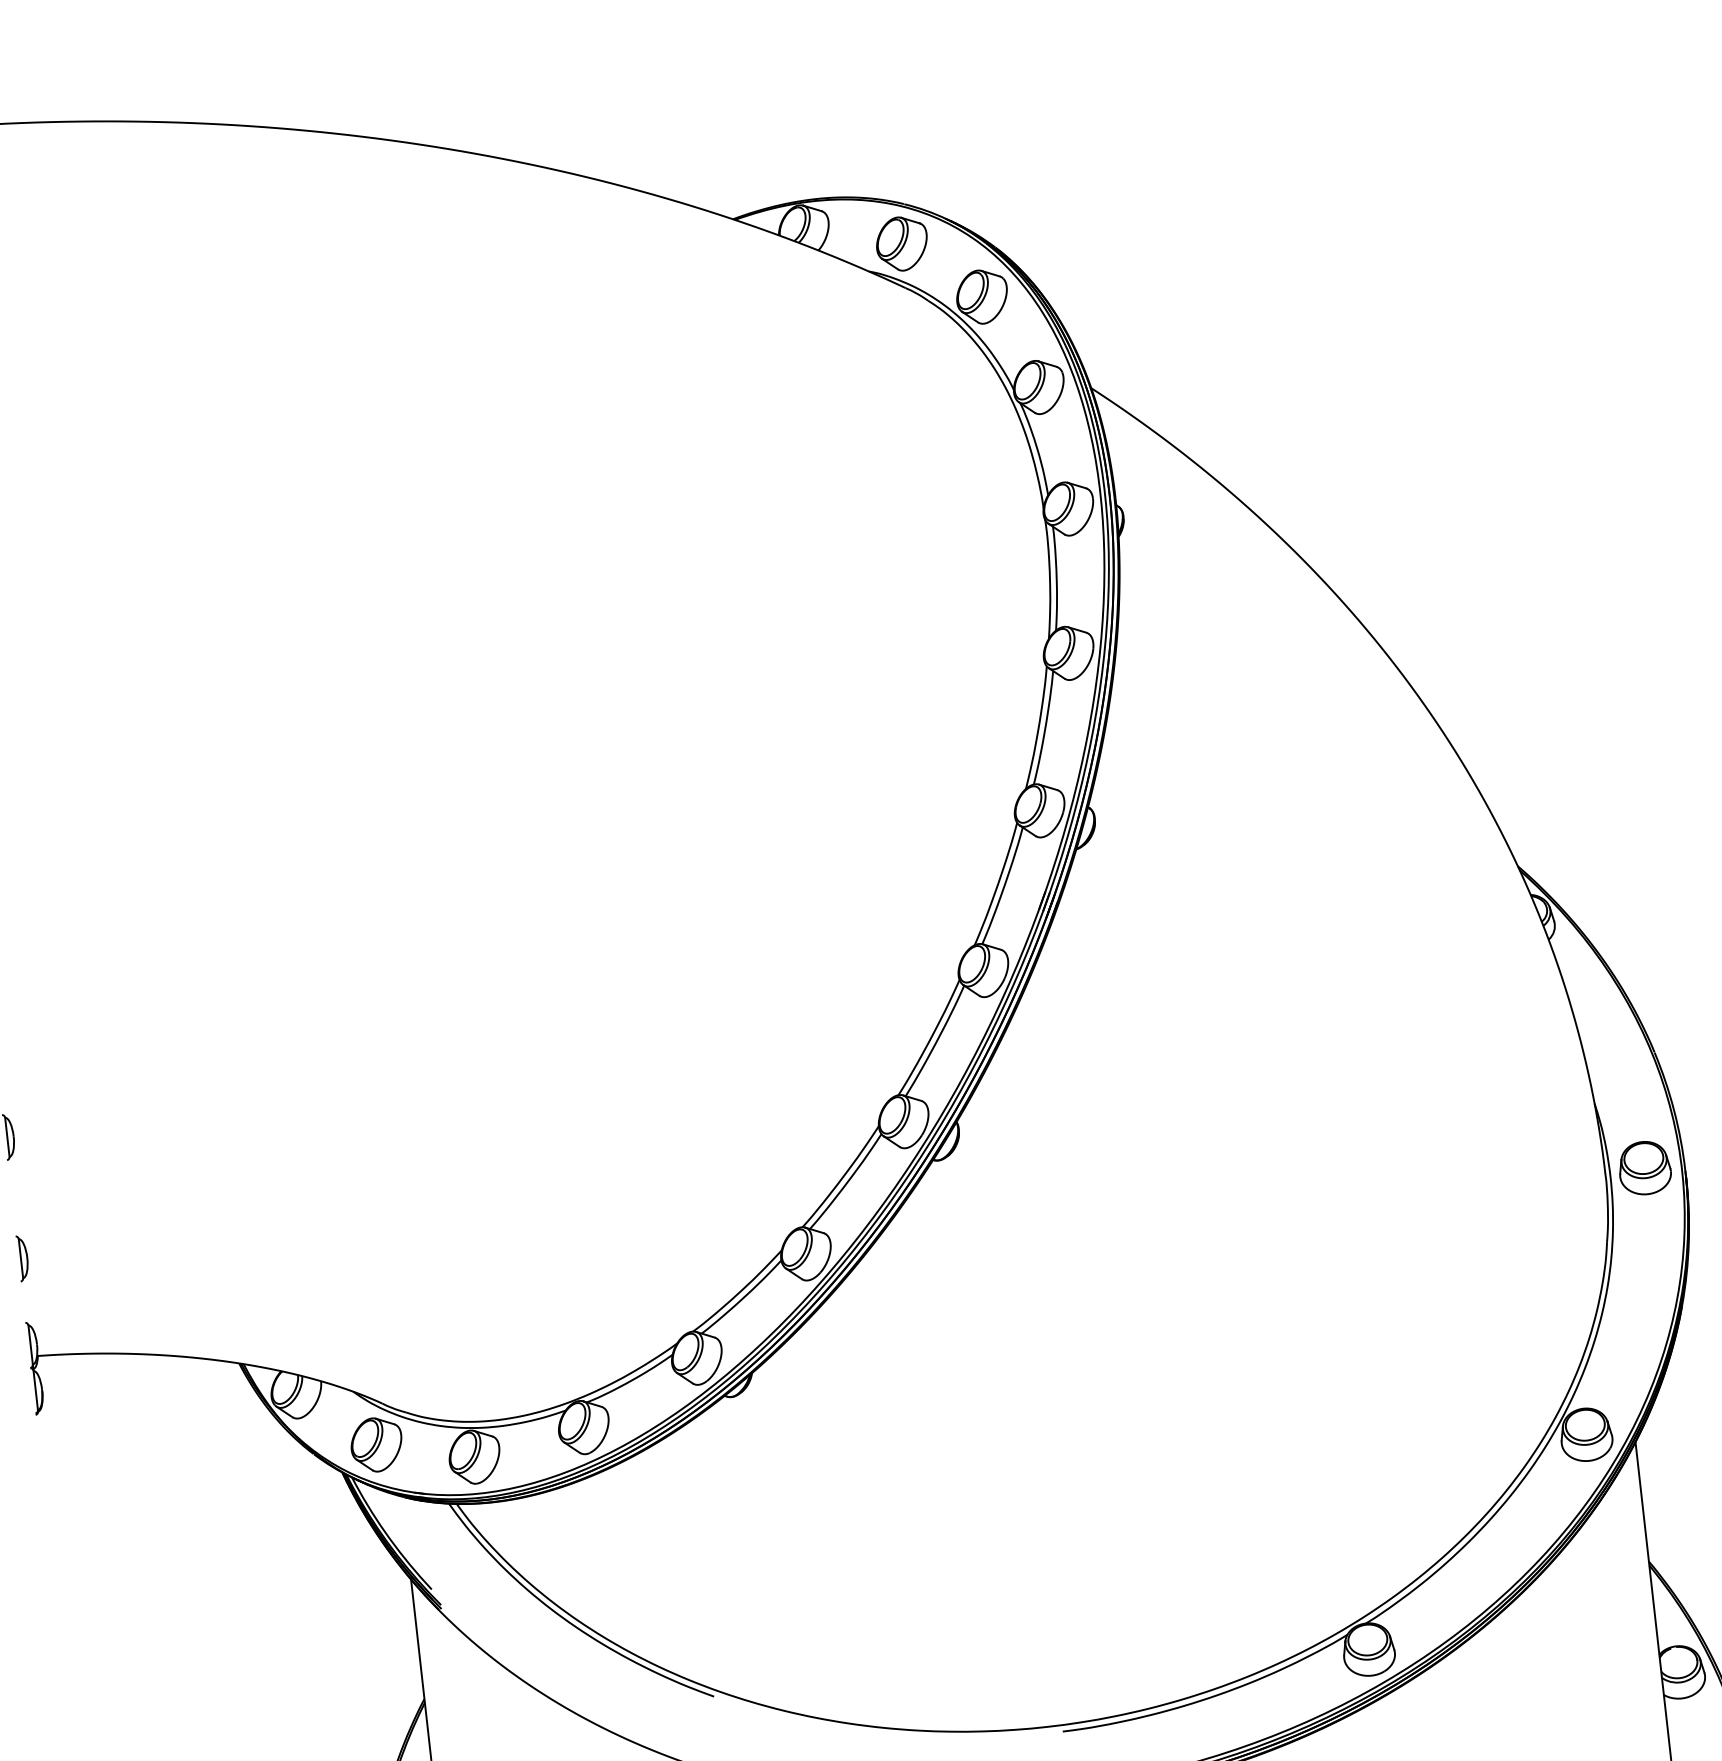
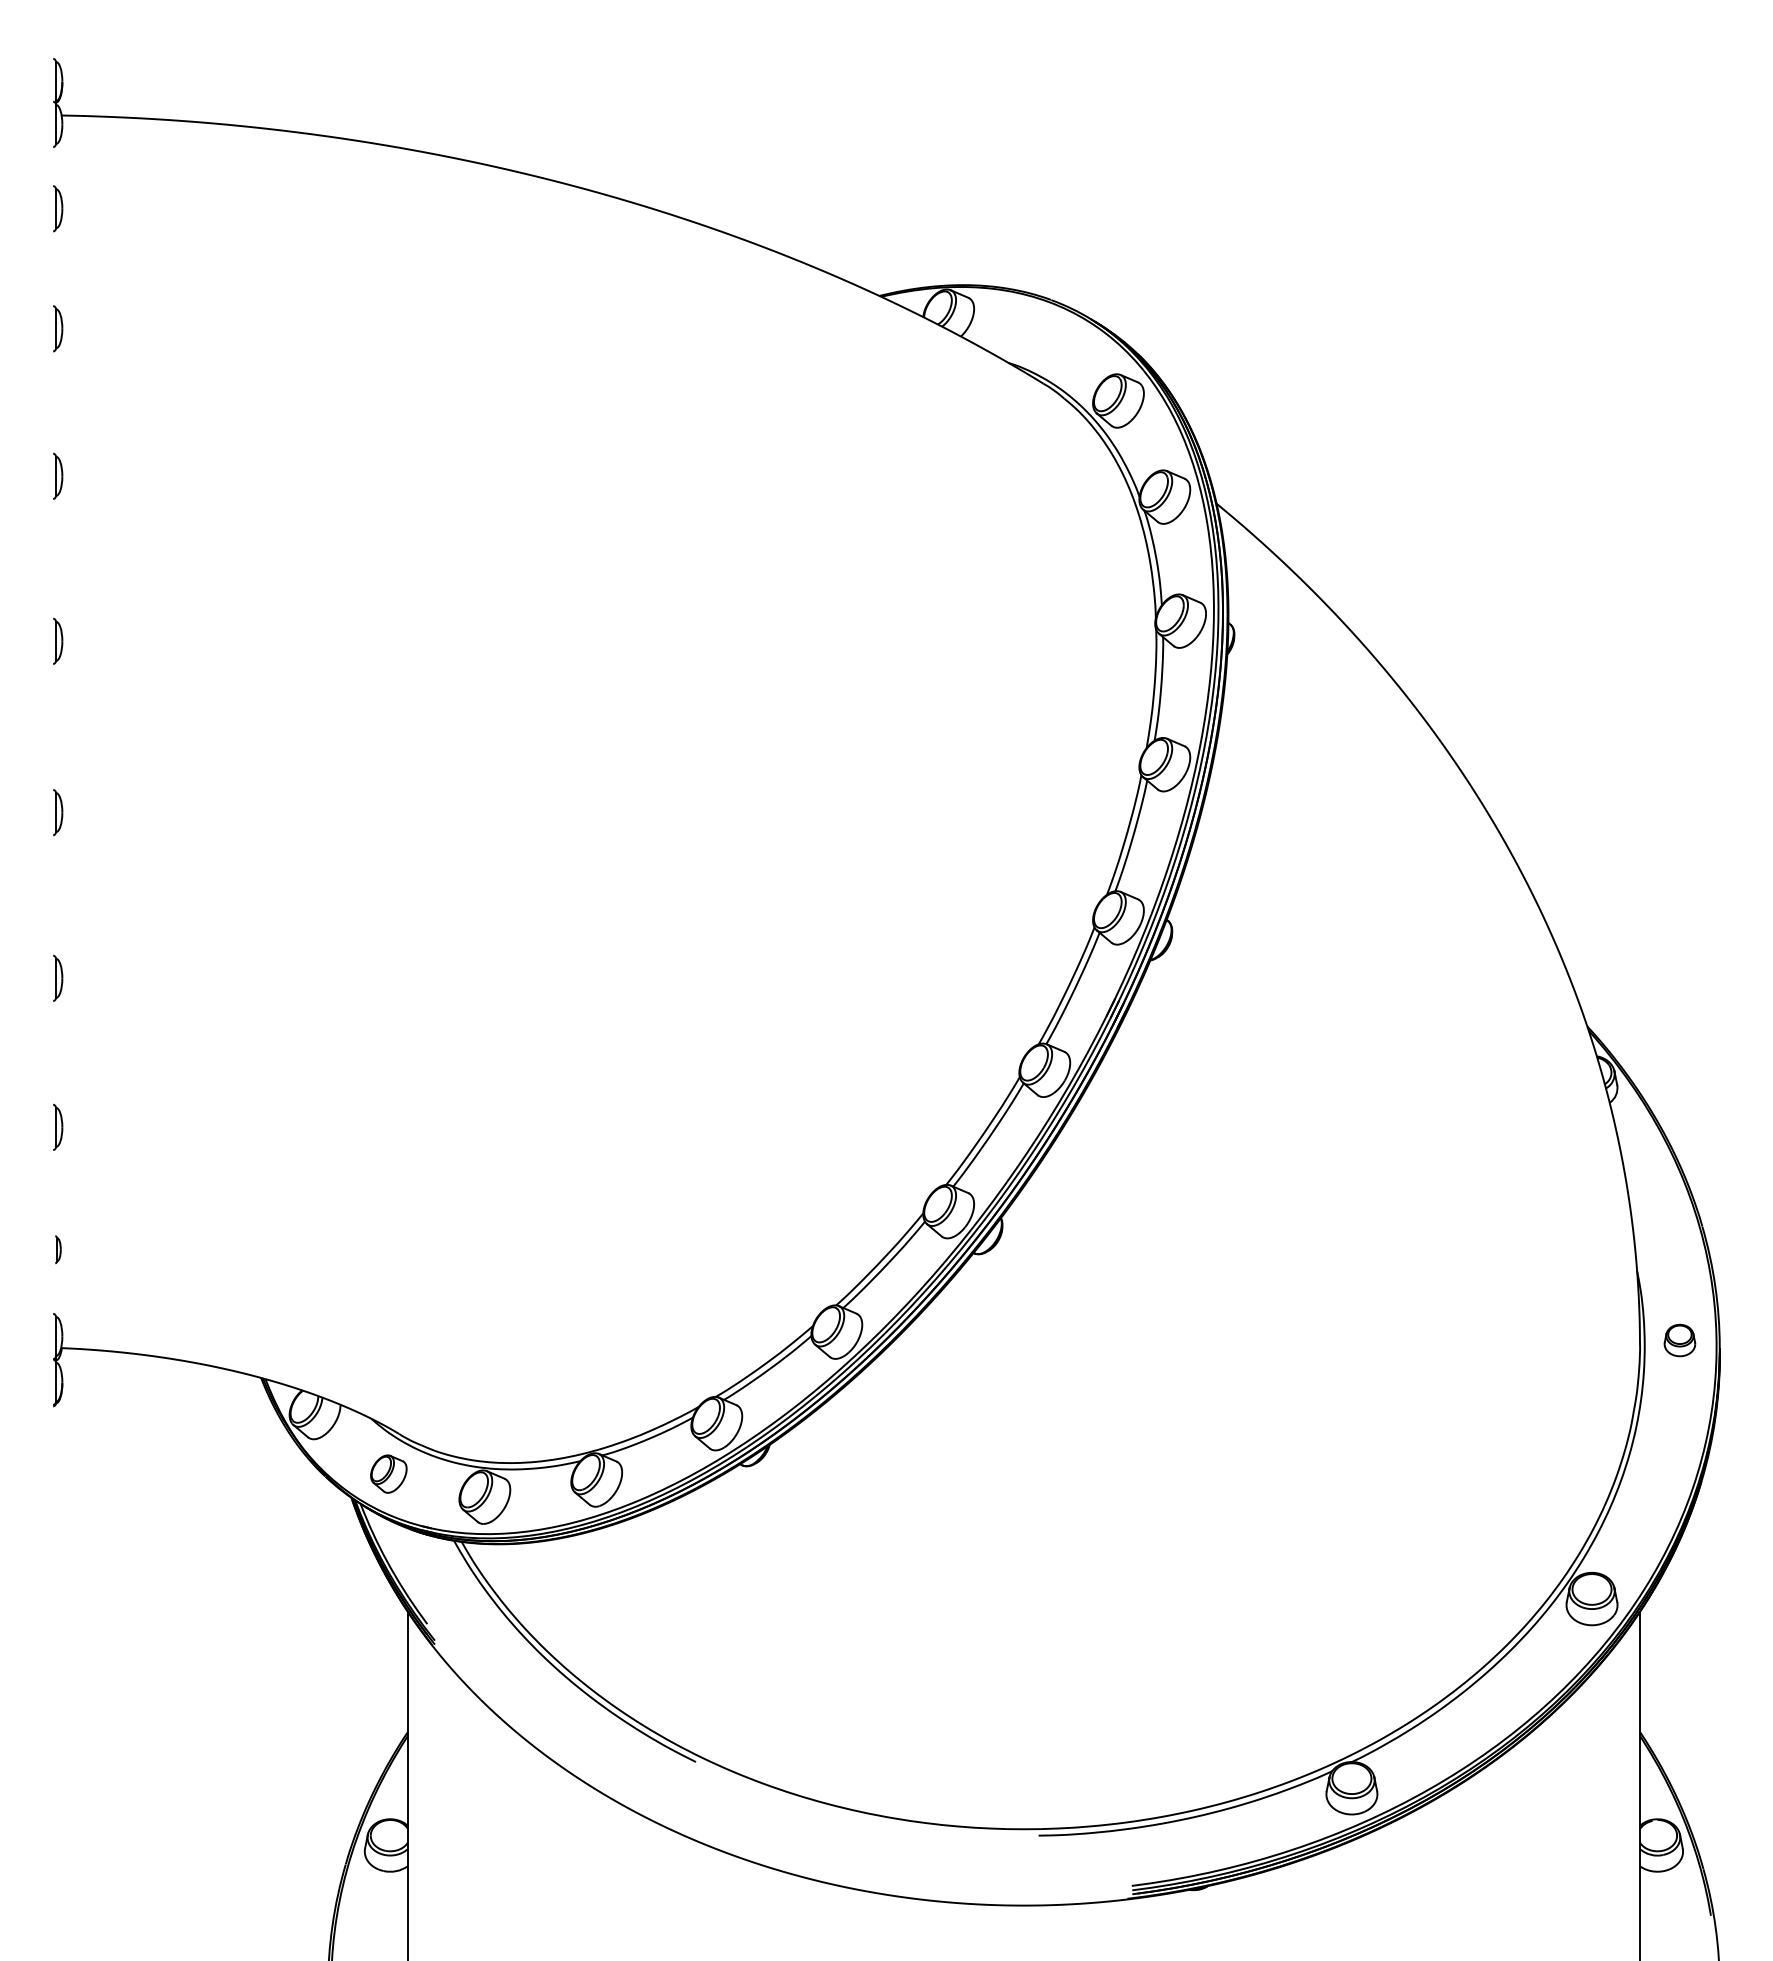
part: (901, 243) -> (1044, 338), removed
part: (1644, 1168) -> (1679, 1340), size x0.6
part: (23, 1258) -> (58, 1249), size x0.6
part: (376, 1444) -> (388, 1473), size x0.7

